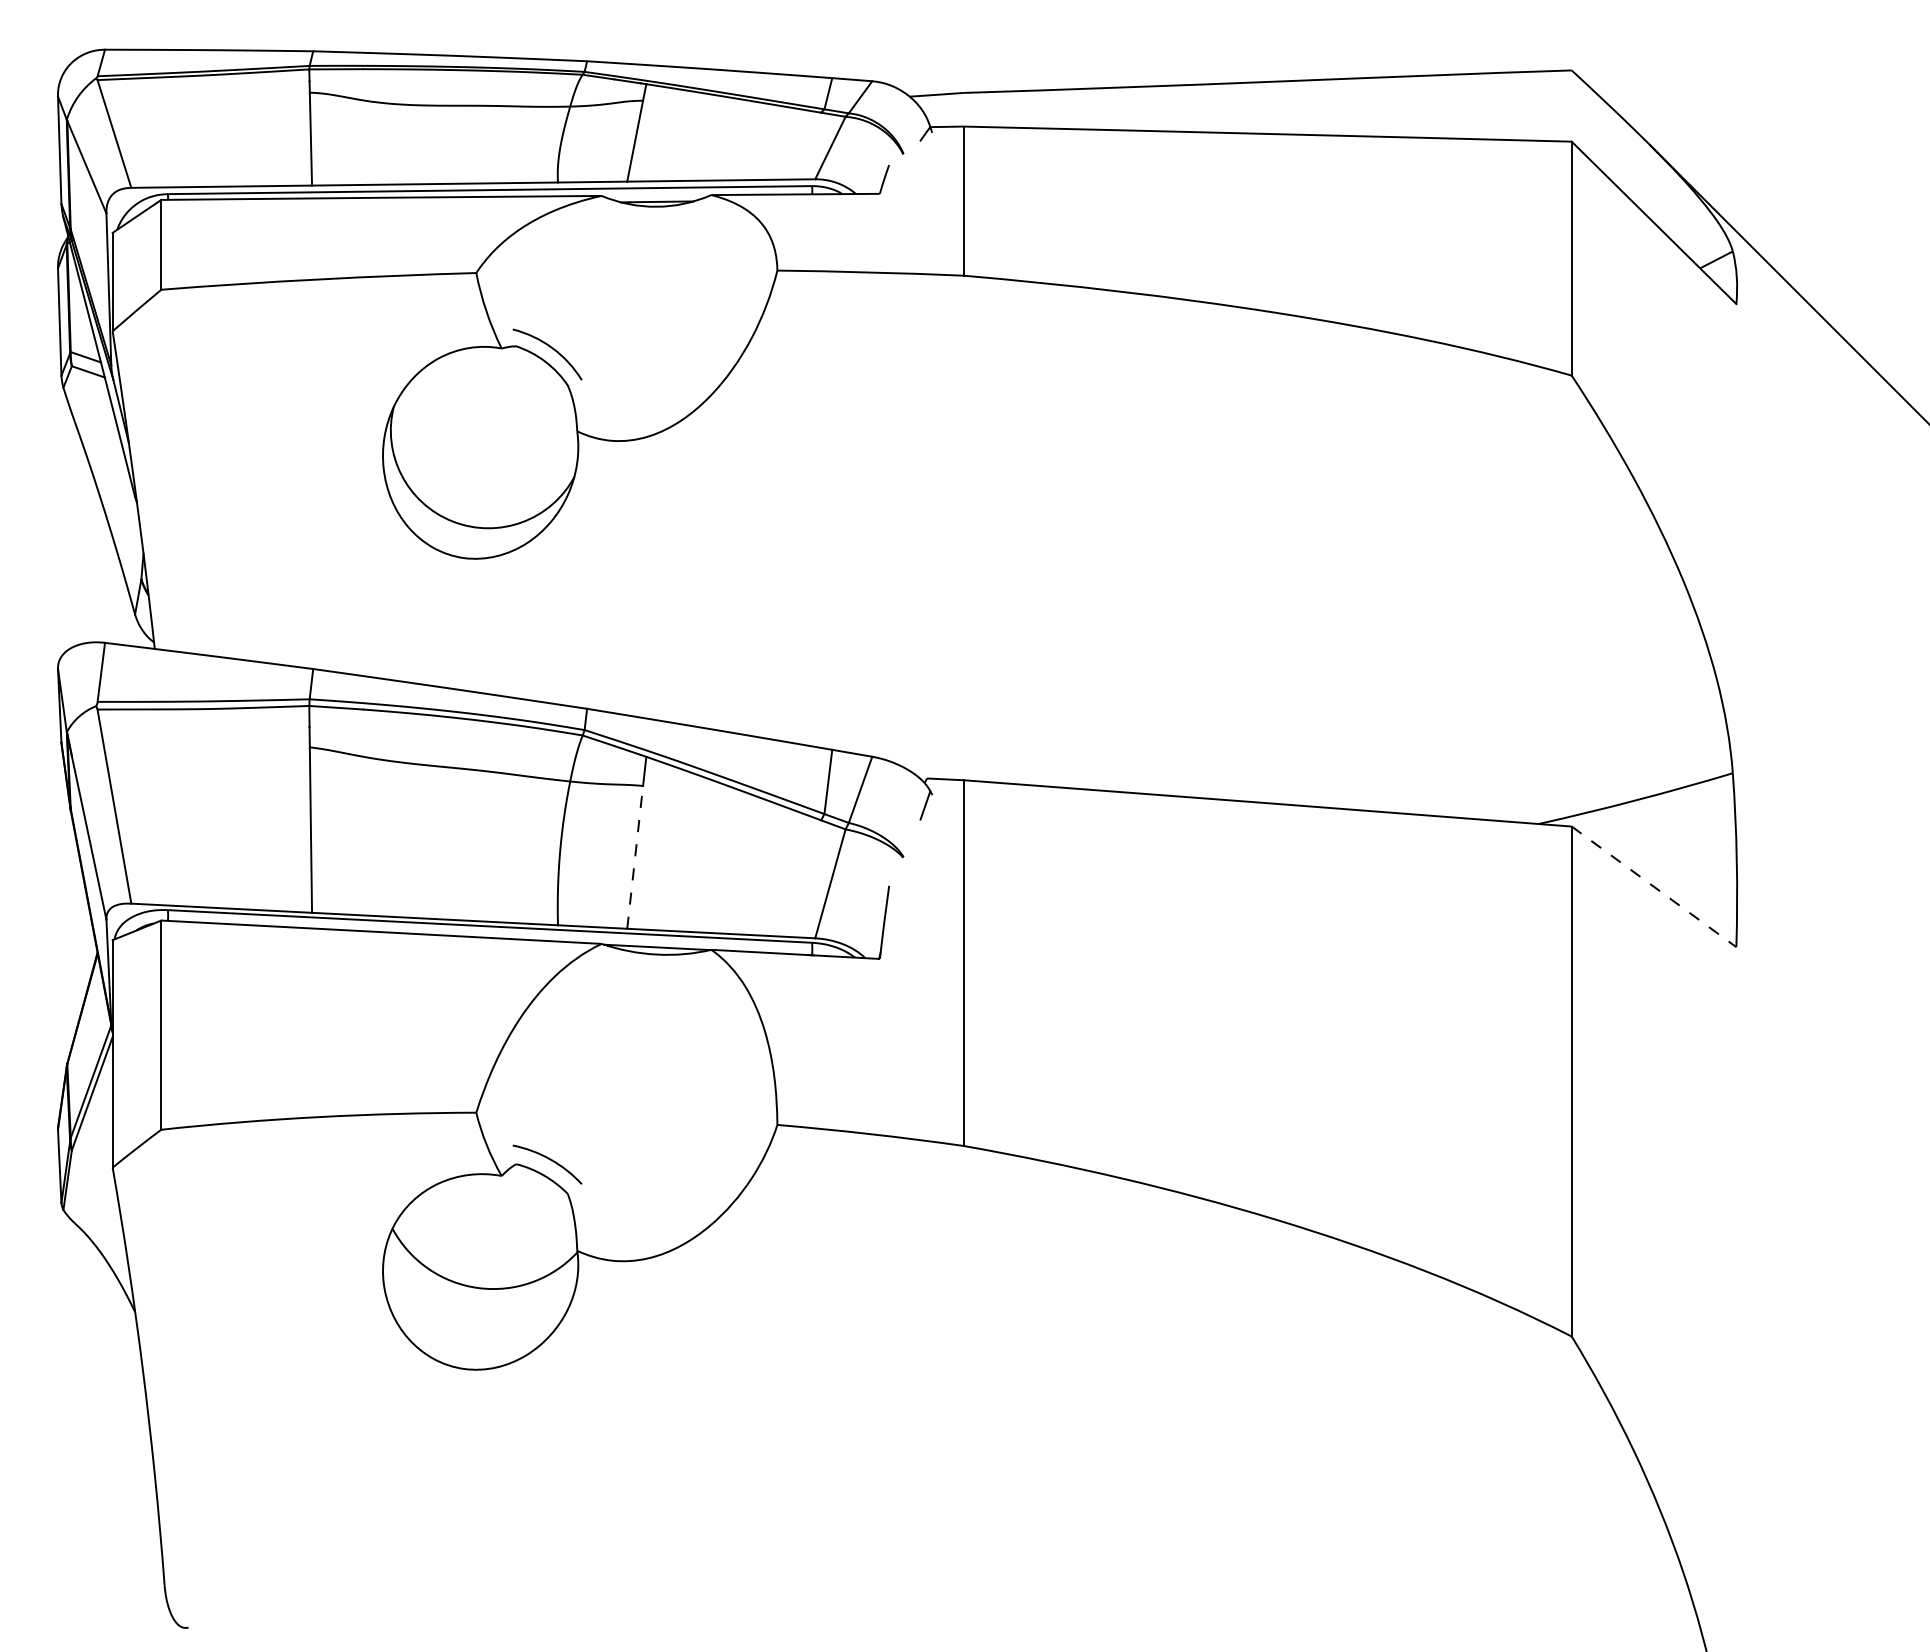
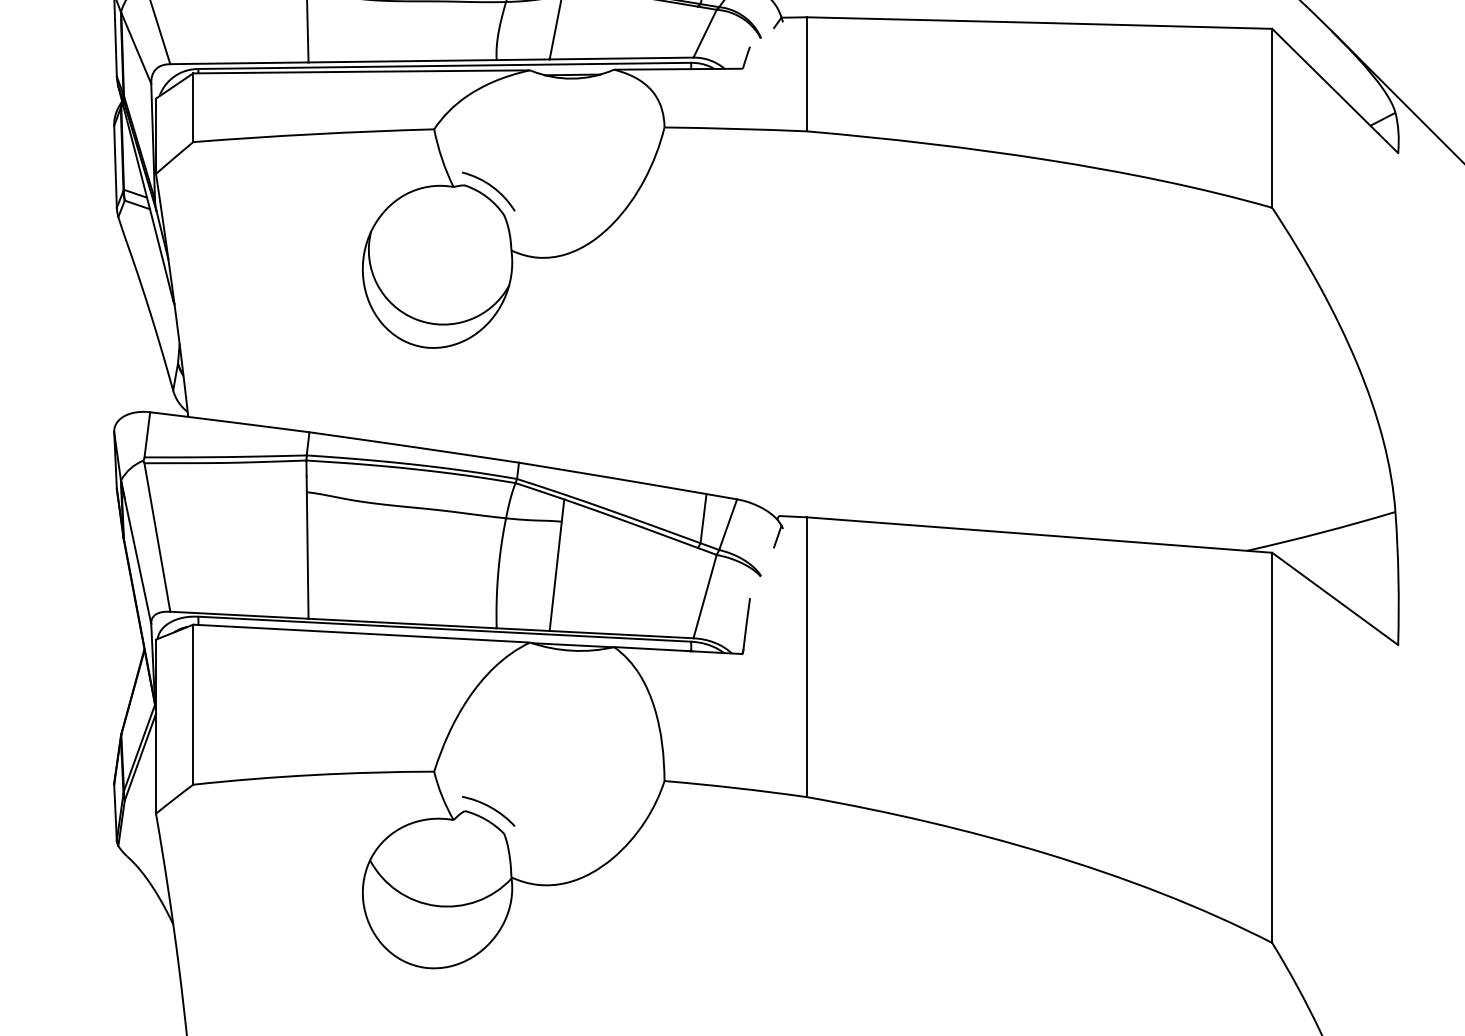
line: (635, 857) -> (555, 576), dashed -> solid
line: (1654, 887) -> (1335, 599), dashed -> solid

